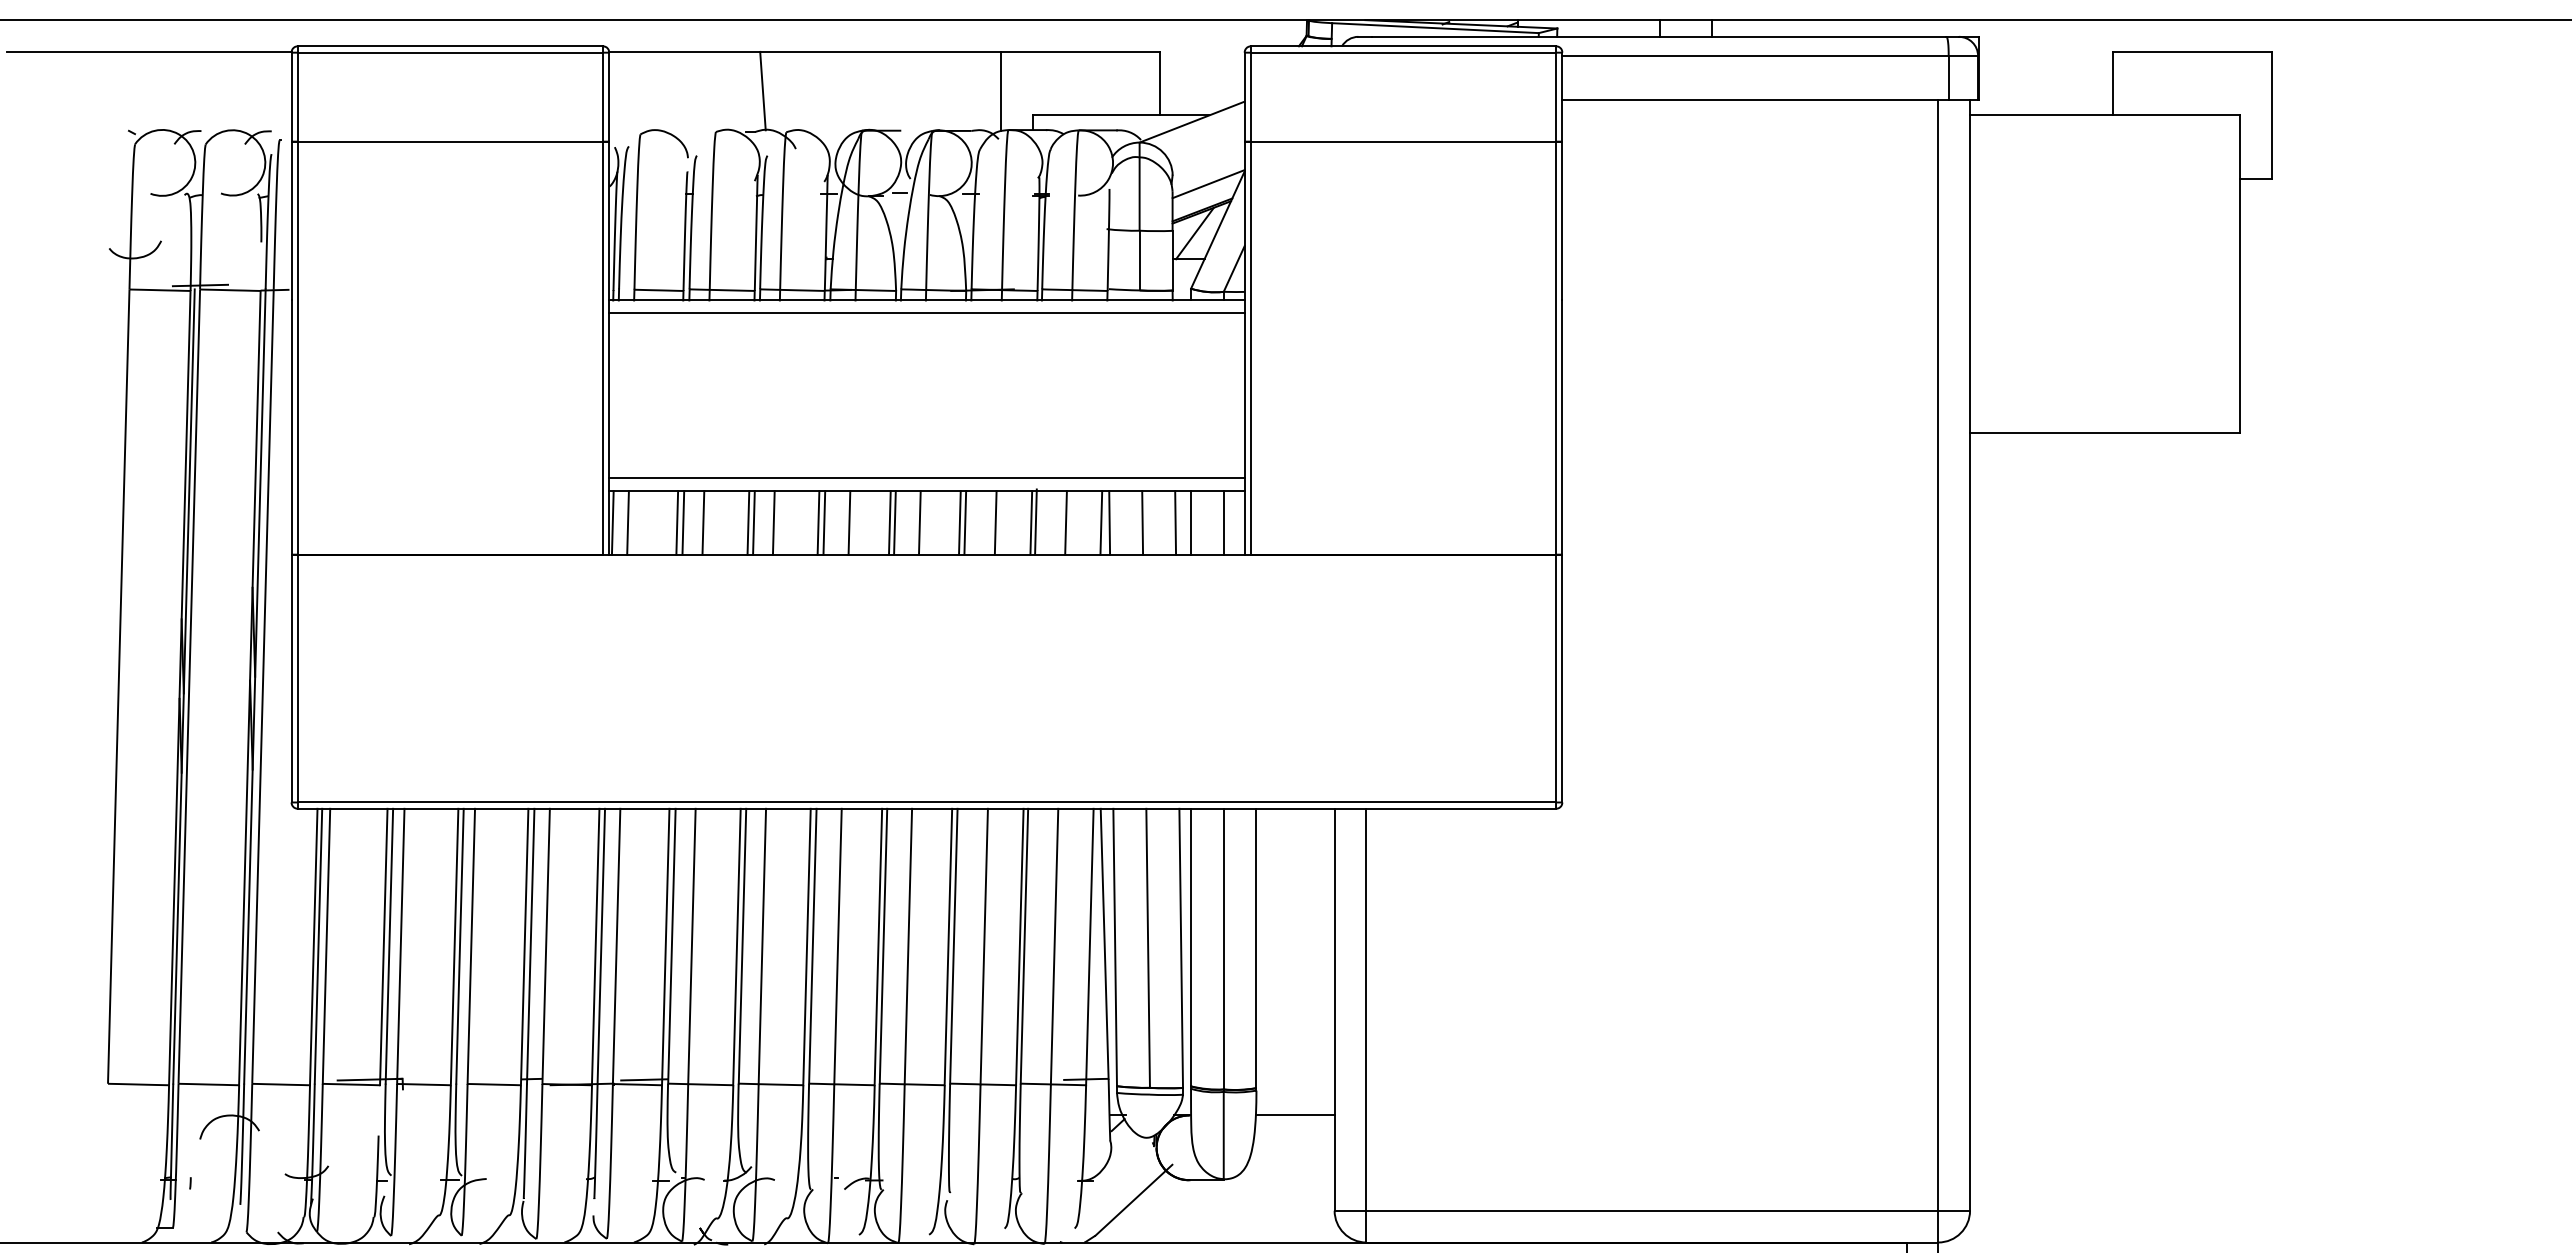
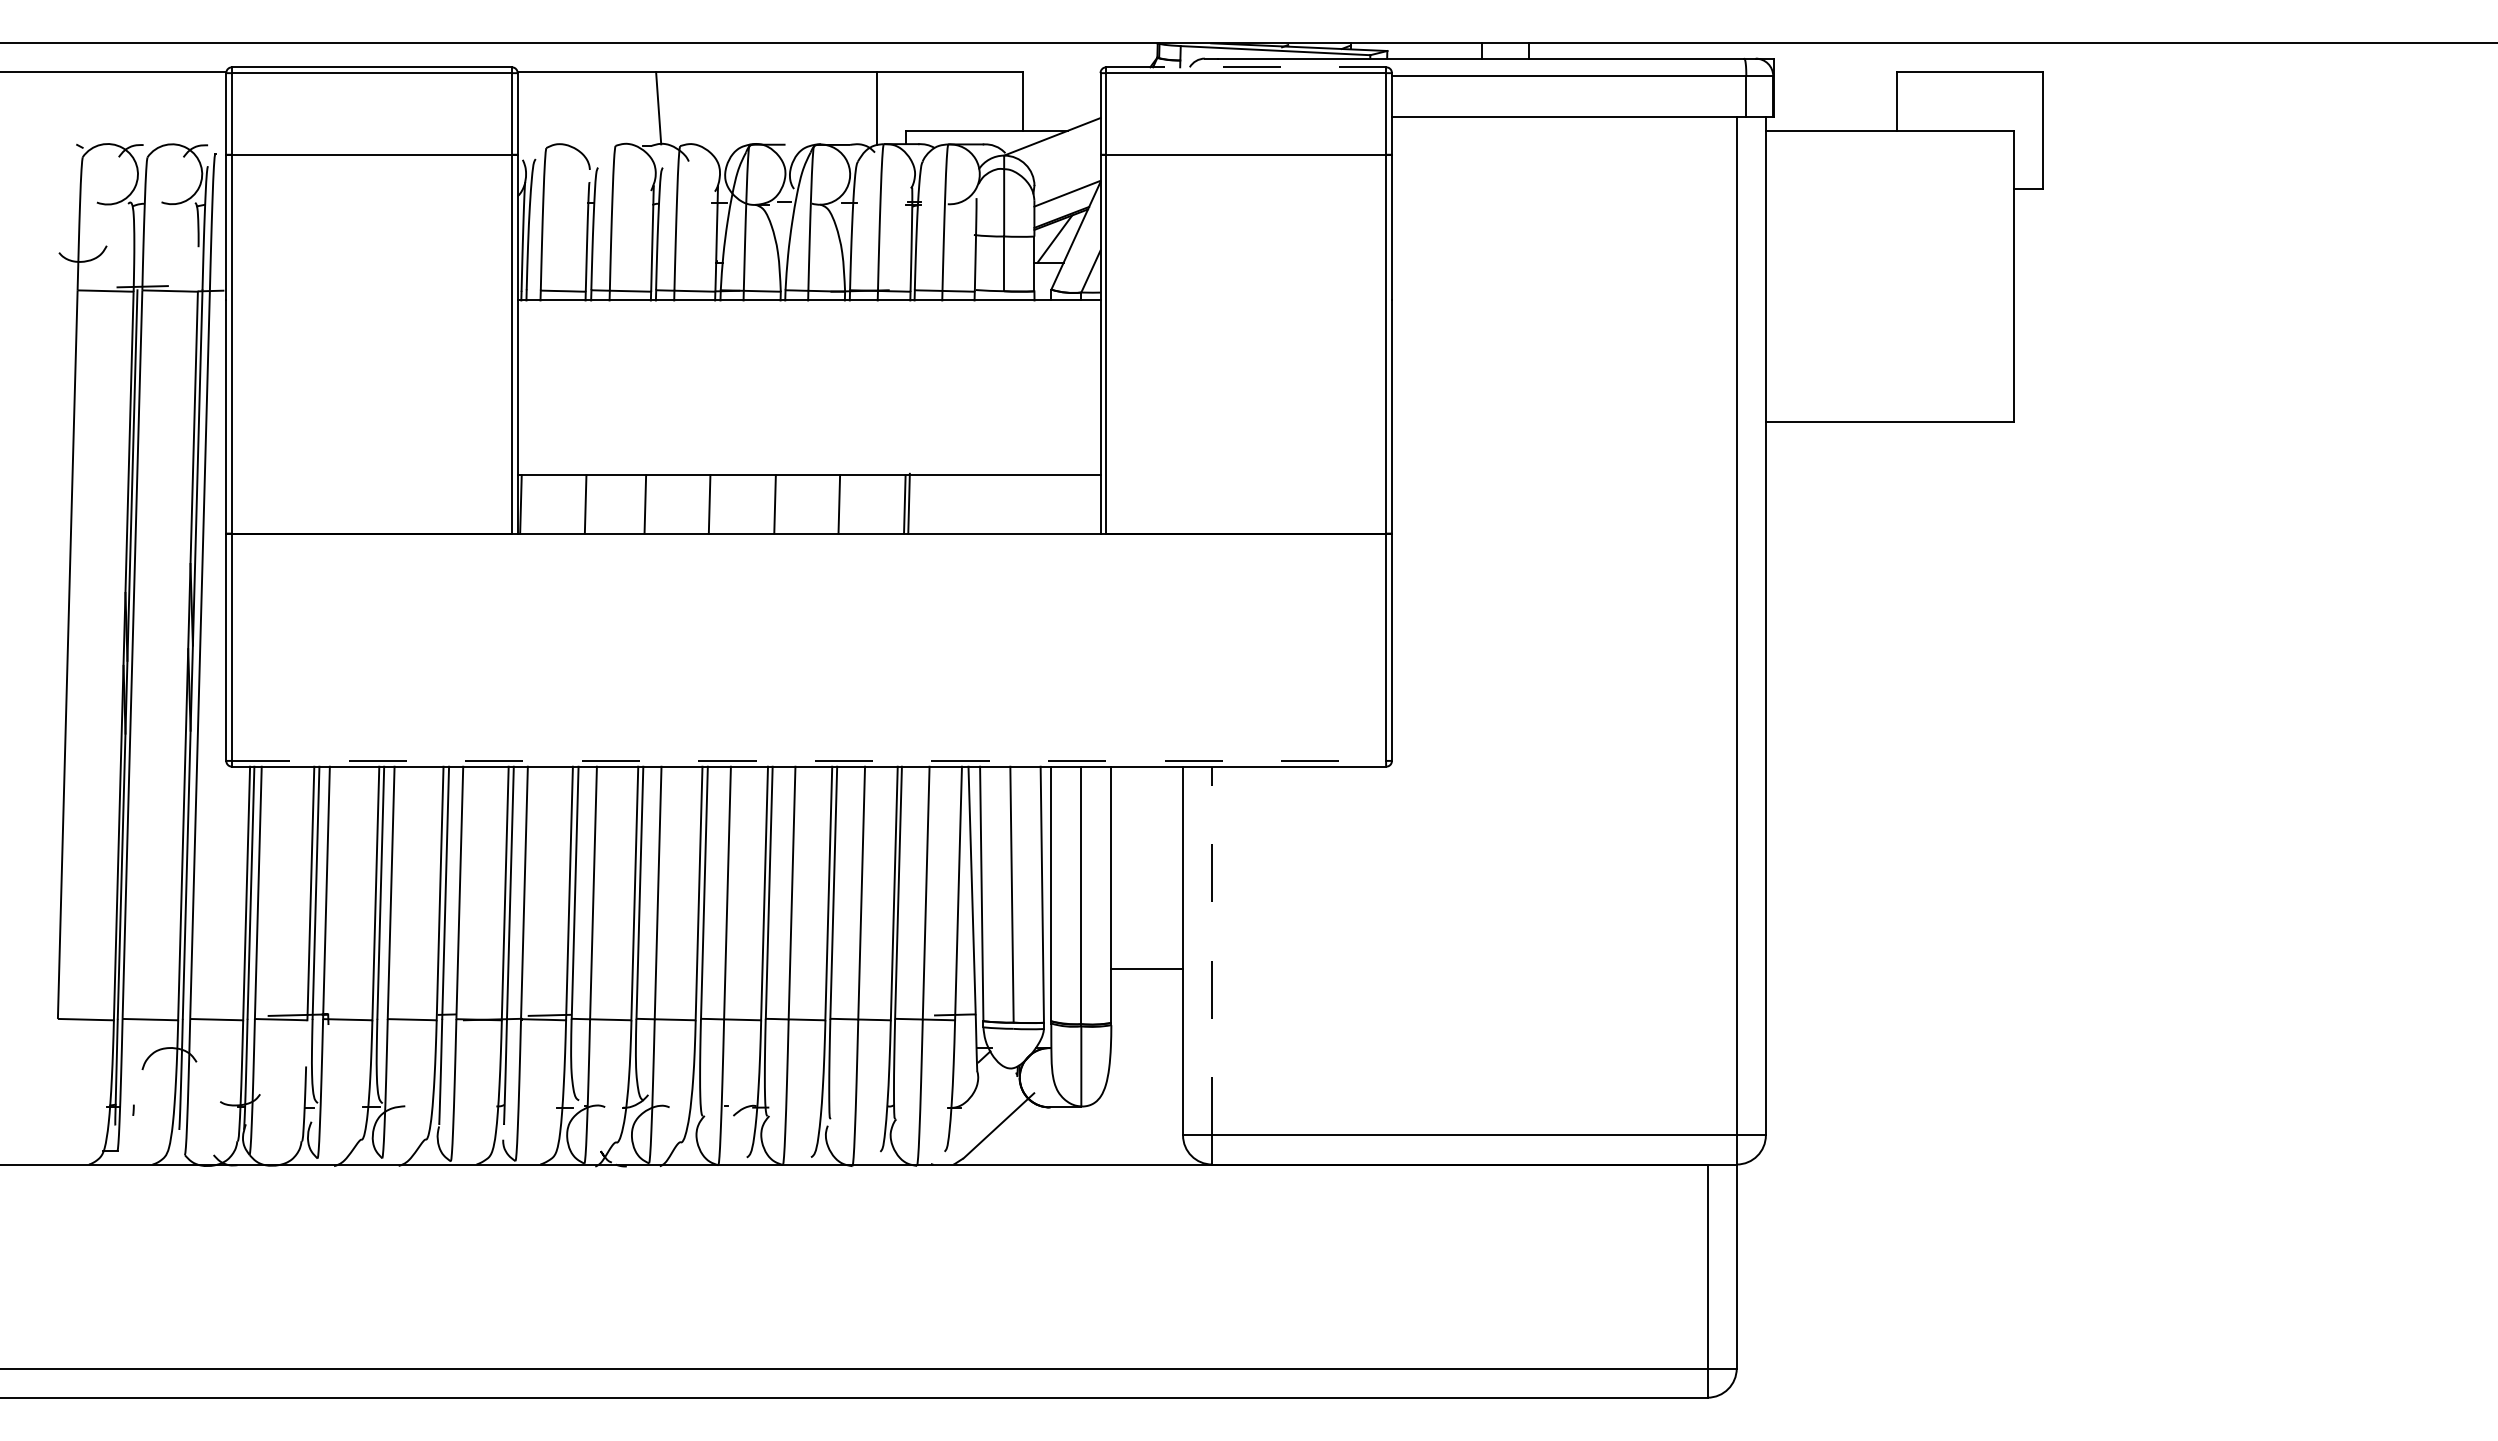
line: (1403, 46) -> (1246, 67), solid -> dashed
line: (926, 313) -> (808, 312), removed
line: (926, 478) -> (808, 463), removed
line: (627, 522) -> (534, 504), removed
line: (676, 522) -> (579, 504), removed
line: (702, 522) -> (603, 504), removed
line: (754, 522) -> (650, 504), removed
line: (773, 522) -> (668, 504), removed
line: (823, 522) -> (714, 504), removed
line: (848, 522) -> (737, 504), removed
line: (894, 522) -> (779, 504), removed
line: (919, 522) -> (802, 504), removed
line: (965, 522) -> (844, 504), removed
line: (994, 522) -> (871, 504), removed
line: (1065, 522) -> (936, 504), removed
line: (1100, 522) -> (968, 504), removed
line: (1109, 522) -> (976, 504), removed
line: (1142, 522) -> (1006, 504), removed
line: (1174, 522) -> (1036, 504), removed
line: (1191, 522) -> (1051, 504), removed
line: (1223, 522) -> (1081, 504), removed
line: (927, 802) -> (809, 760), solid -> dashed
line: (1366, 1009) -> (1212, 950), solid -> dashed
line: (1294, 1114) -> (1146, 968), moved

